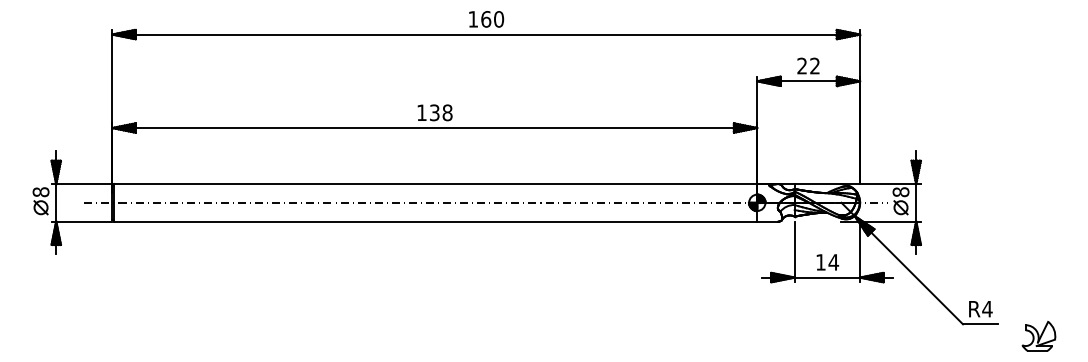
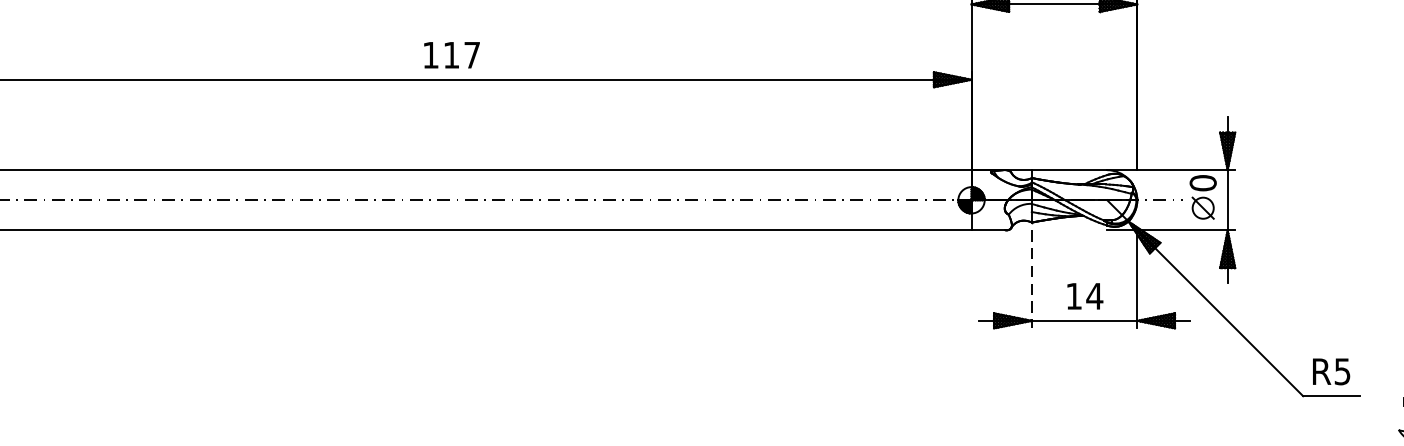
text: (441, 112) -> (462, 54), 138 -> 117
text: (901, 192) -> (1203, 183), 8 -> 0
line: (794, 252) -> (1031, 280), solid -> dashed
text: (987, 309) -> (1342, 372), R4 -> R5

